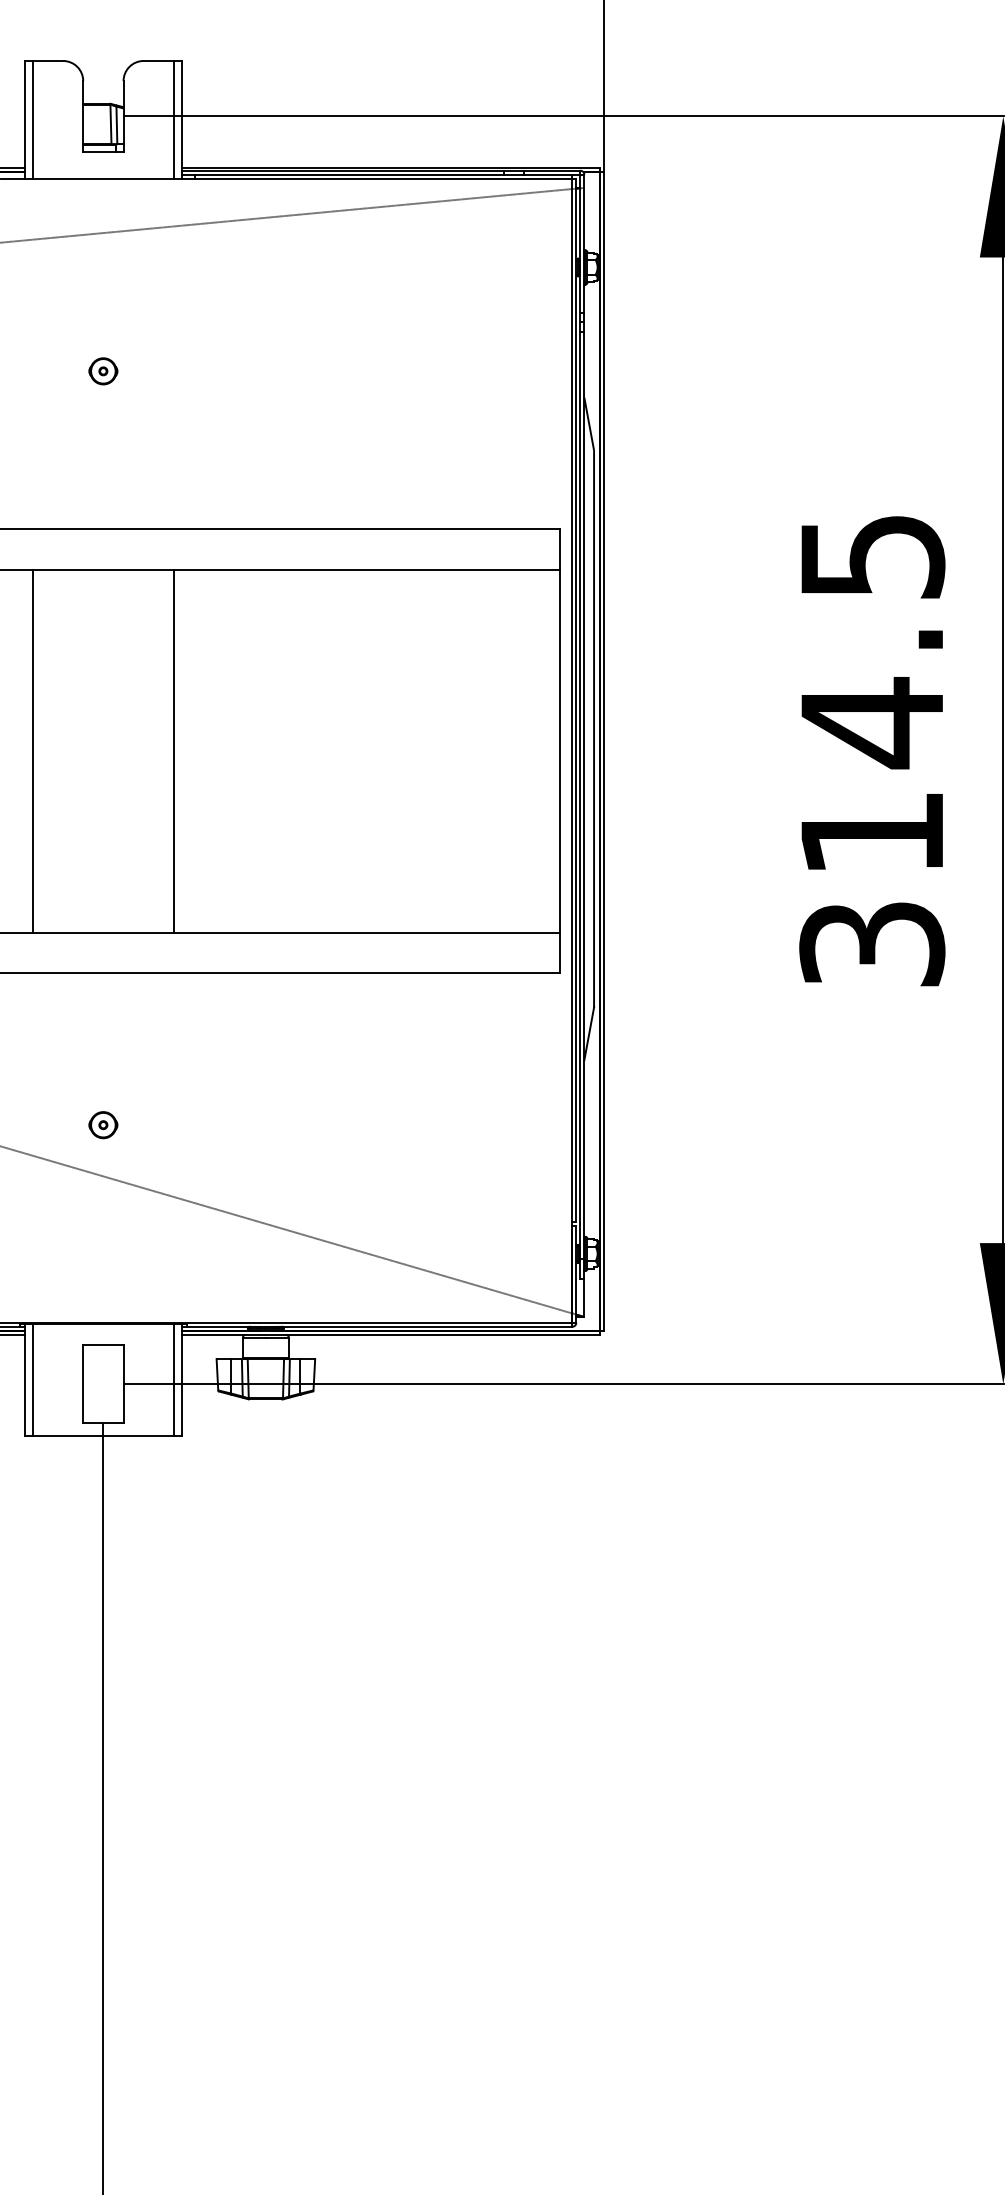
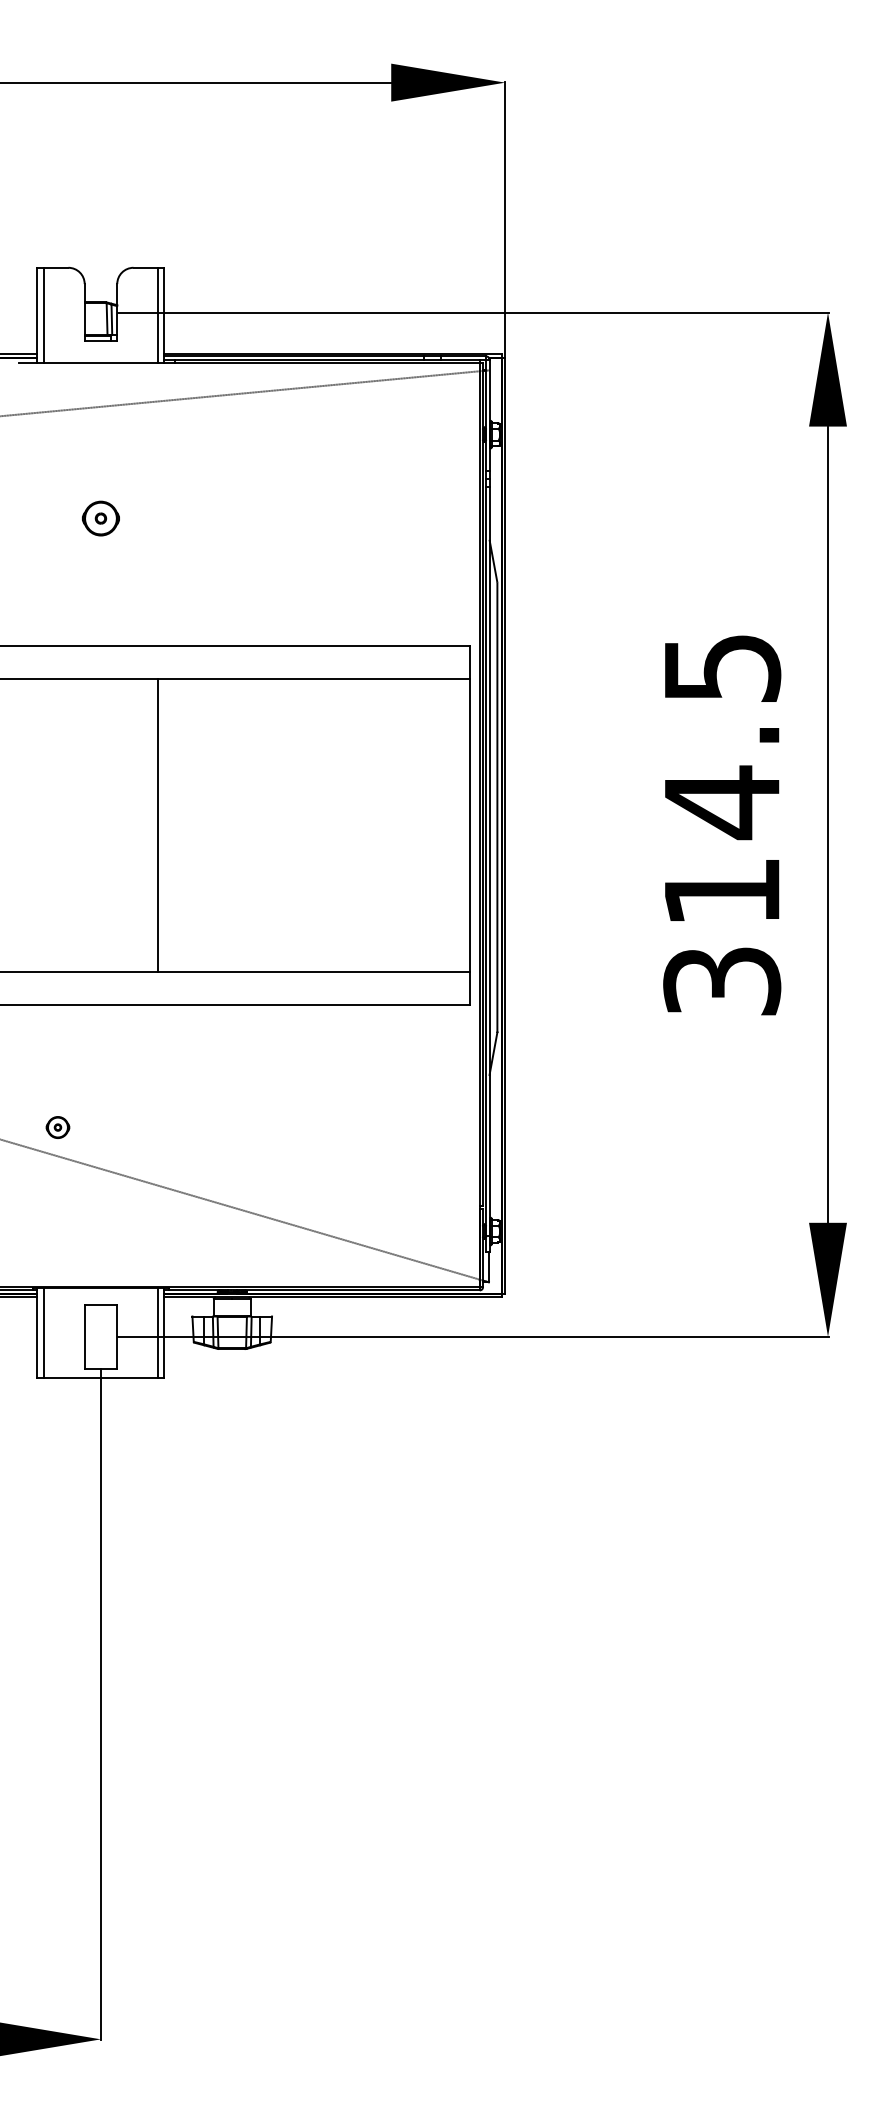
part: (102, 371) -> (100, 518), size x1.6
line: (33, 750) -> (44, 824), removed
part: (102, 1125) -> (57, 1127), moved

